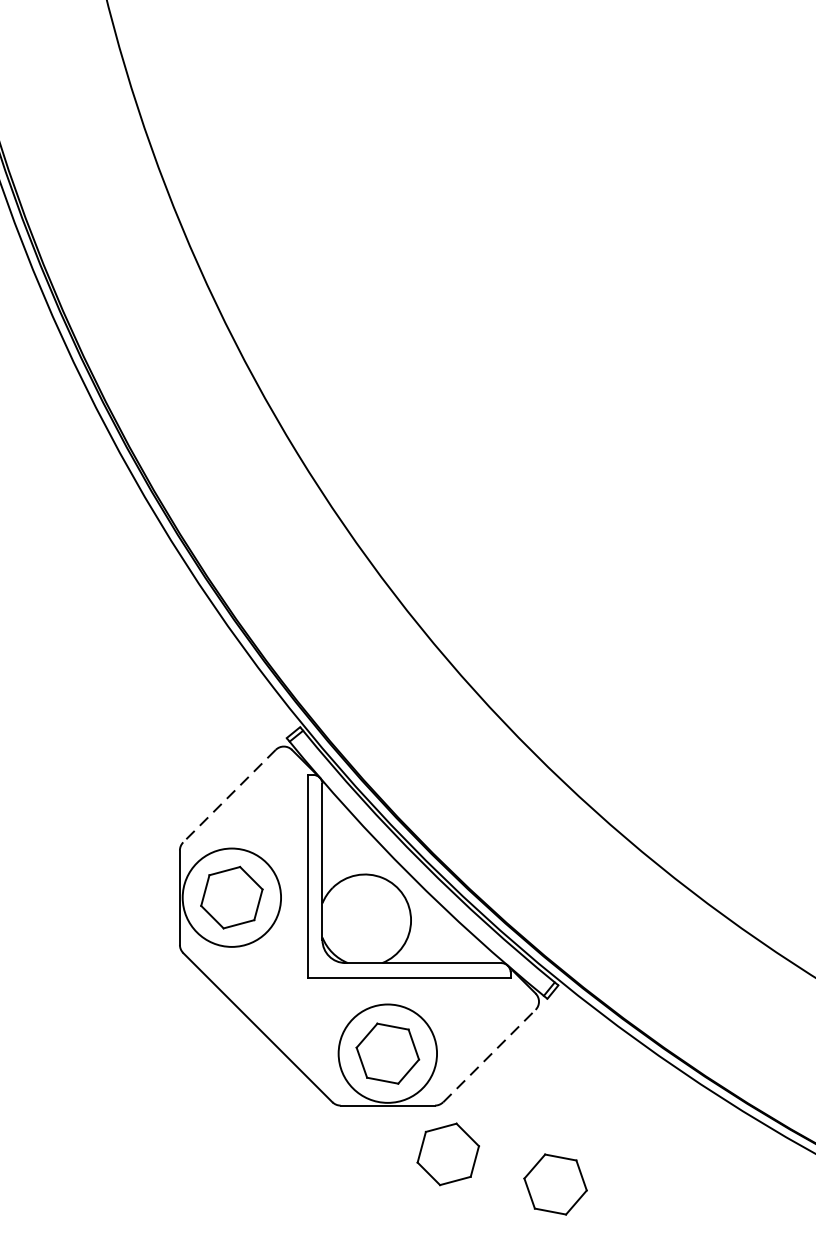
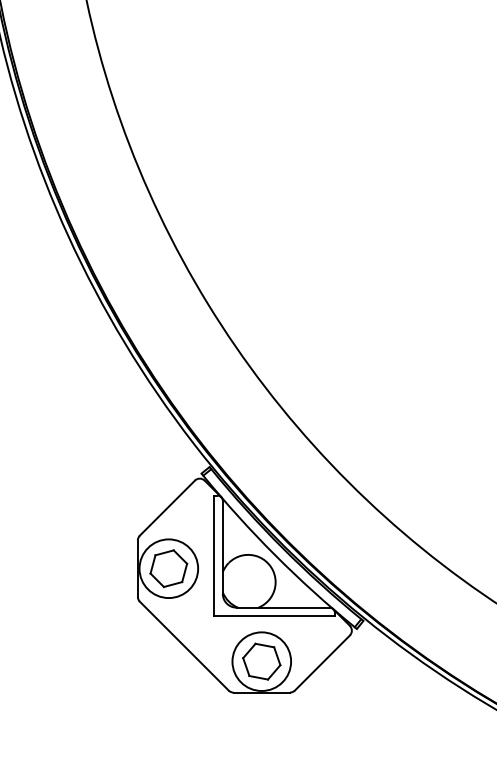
line: (229, 796) -> (167, 508), dashed -> solid
line: (489, 1056) -> (322, 663), dashed -> solid
part: (447, 1154) -> (297, 721), removed
part: (555, 1184) -> (361, 739), removed

